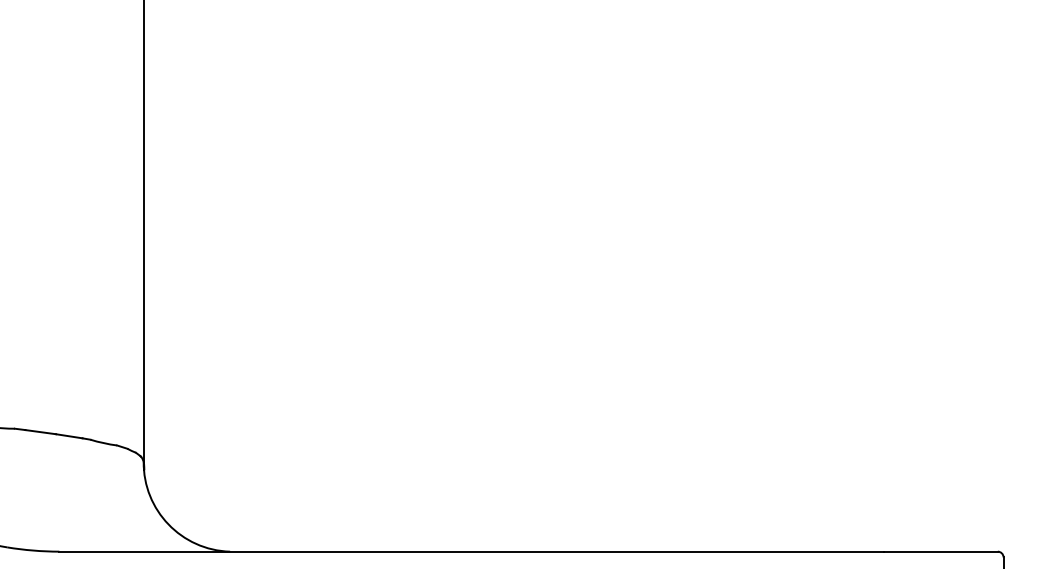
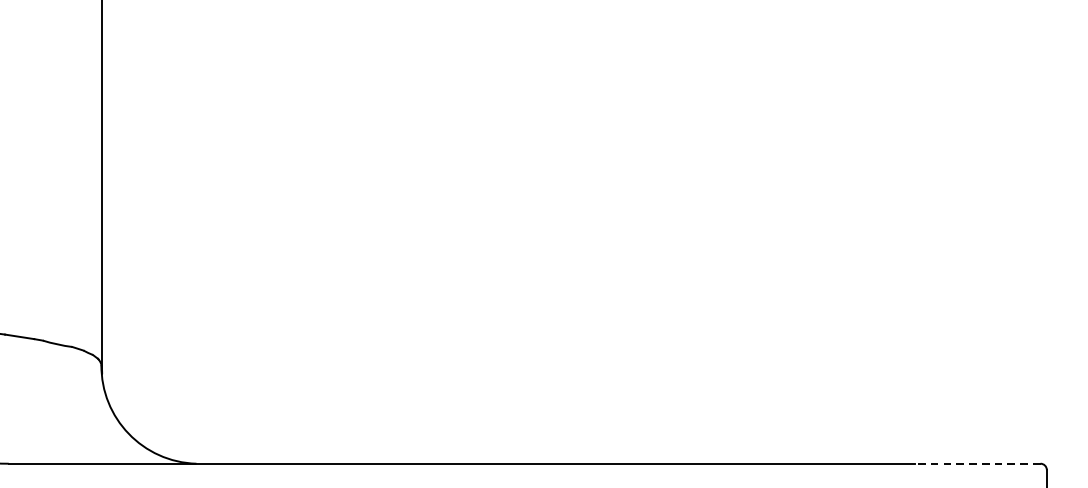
line: (940, 551) -> (977, 463), solid -> dashed

